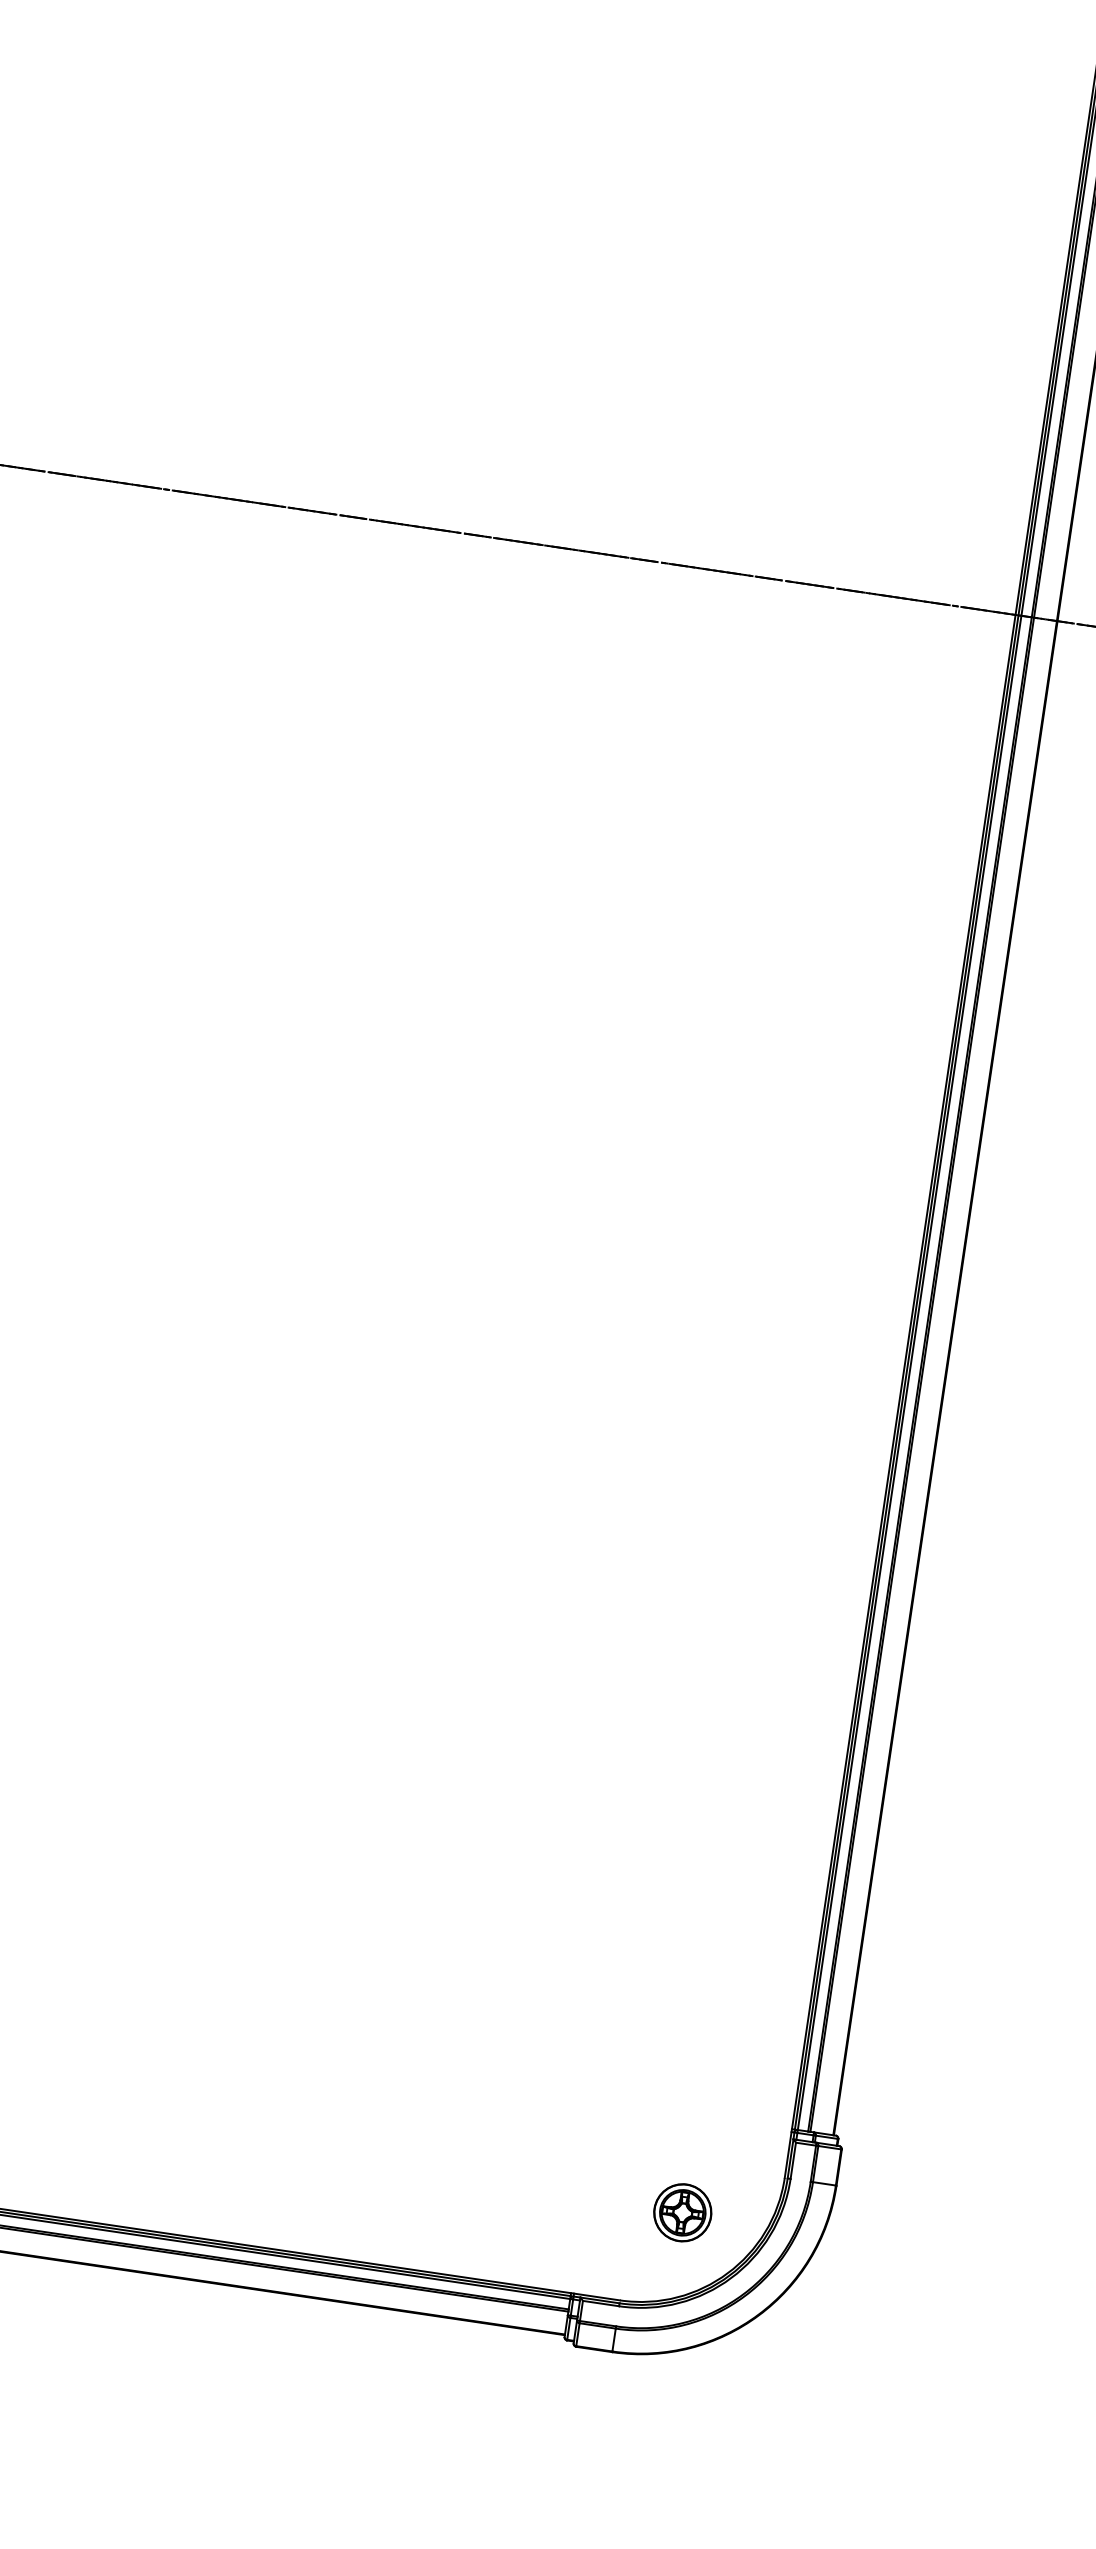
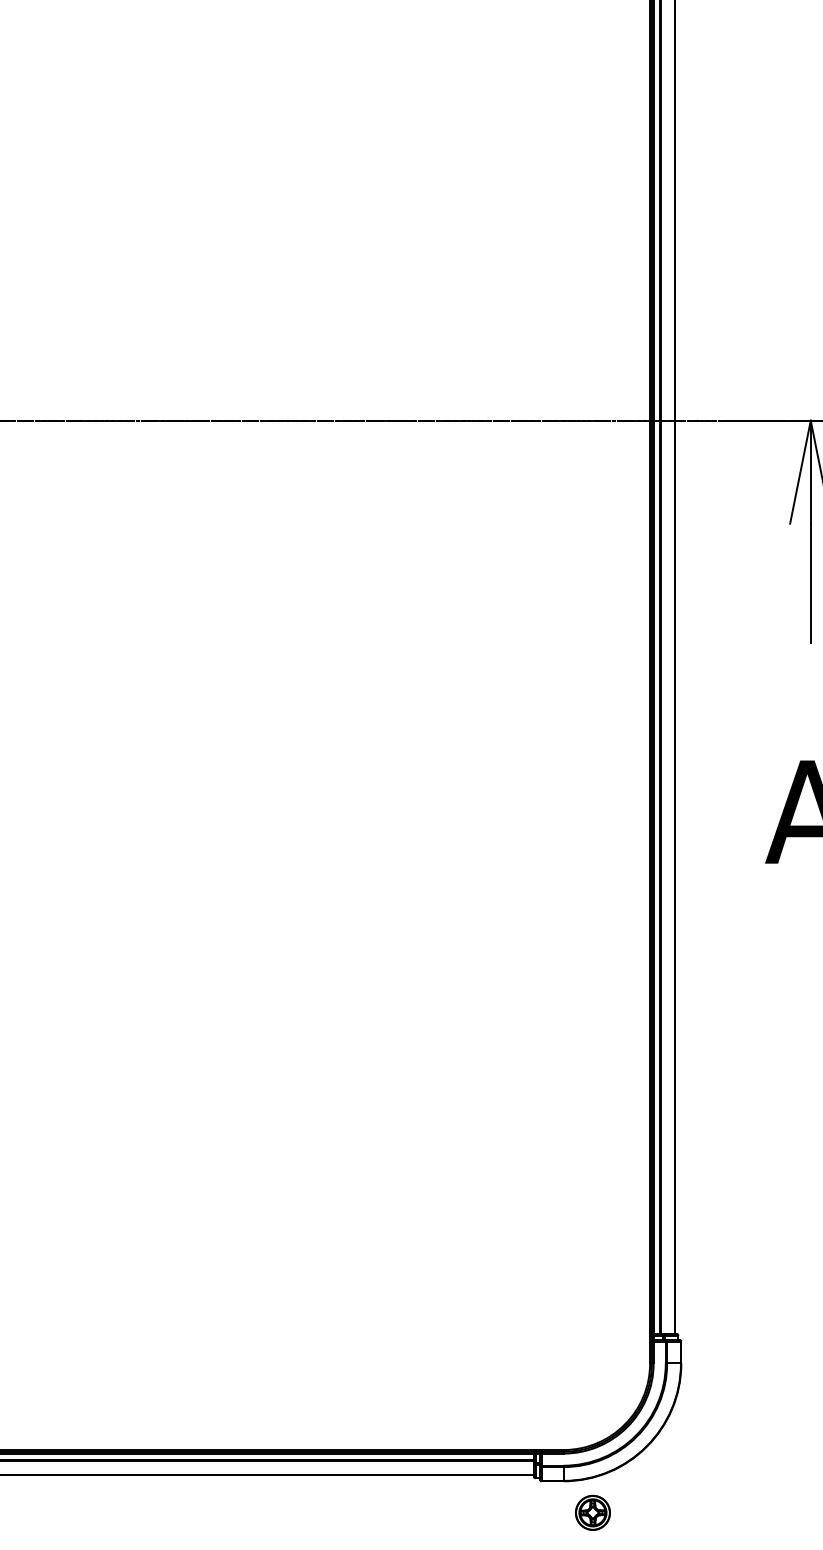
part: (682, 2212) -> (592, 1512), moved

